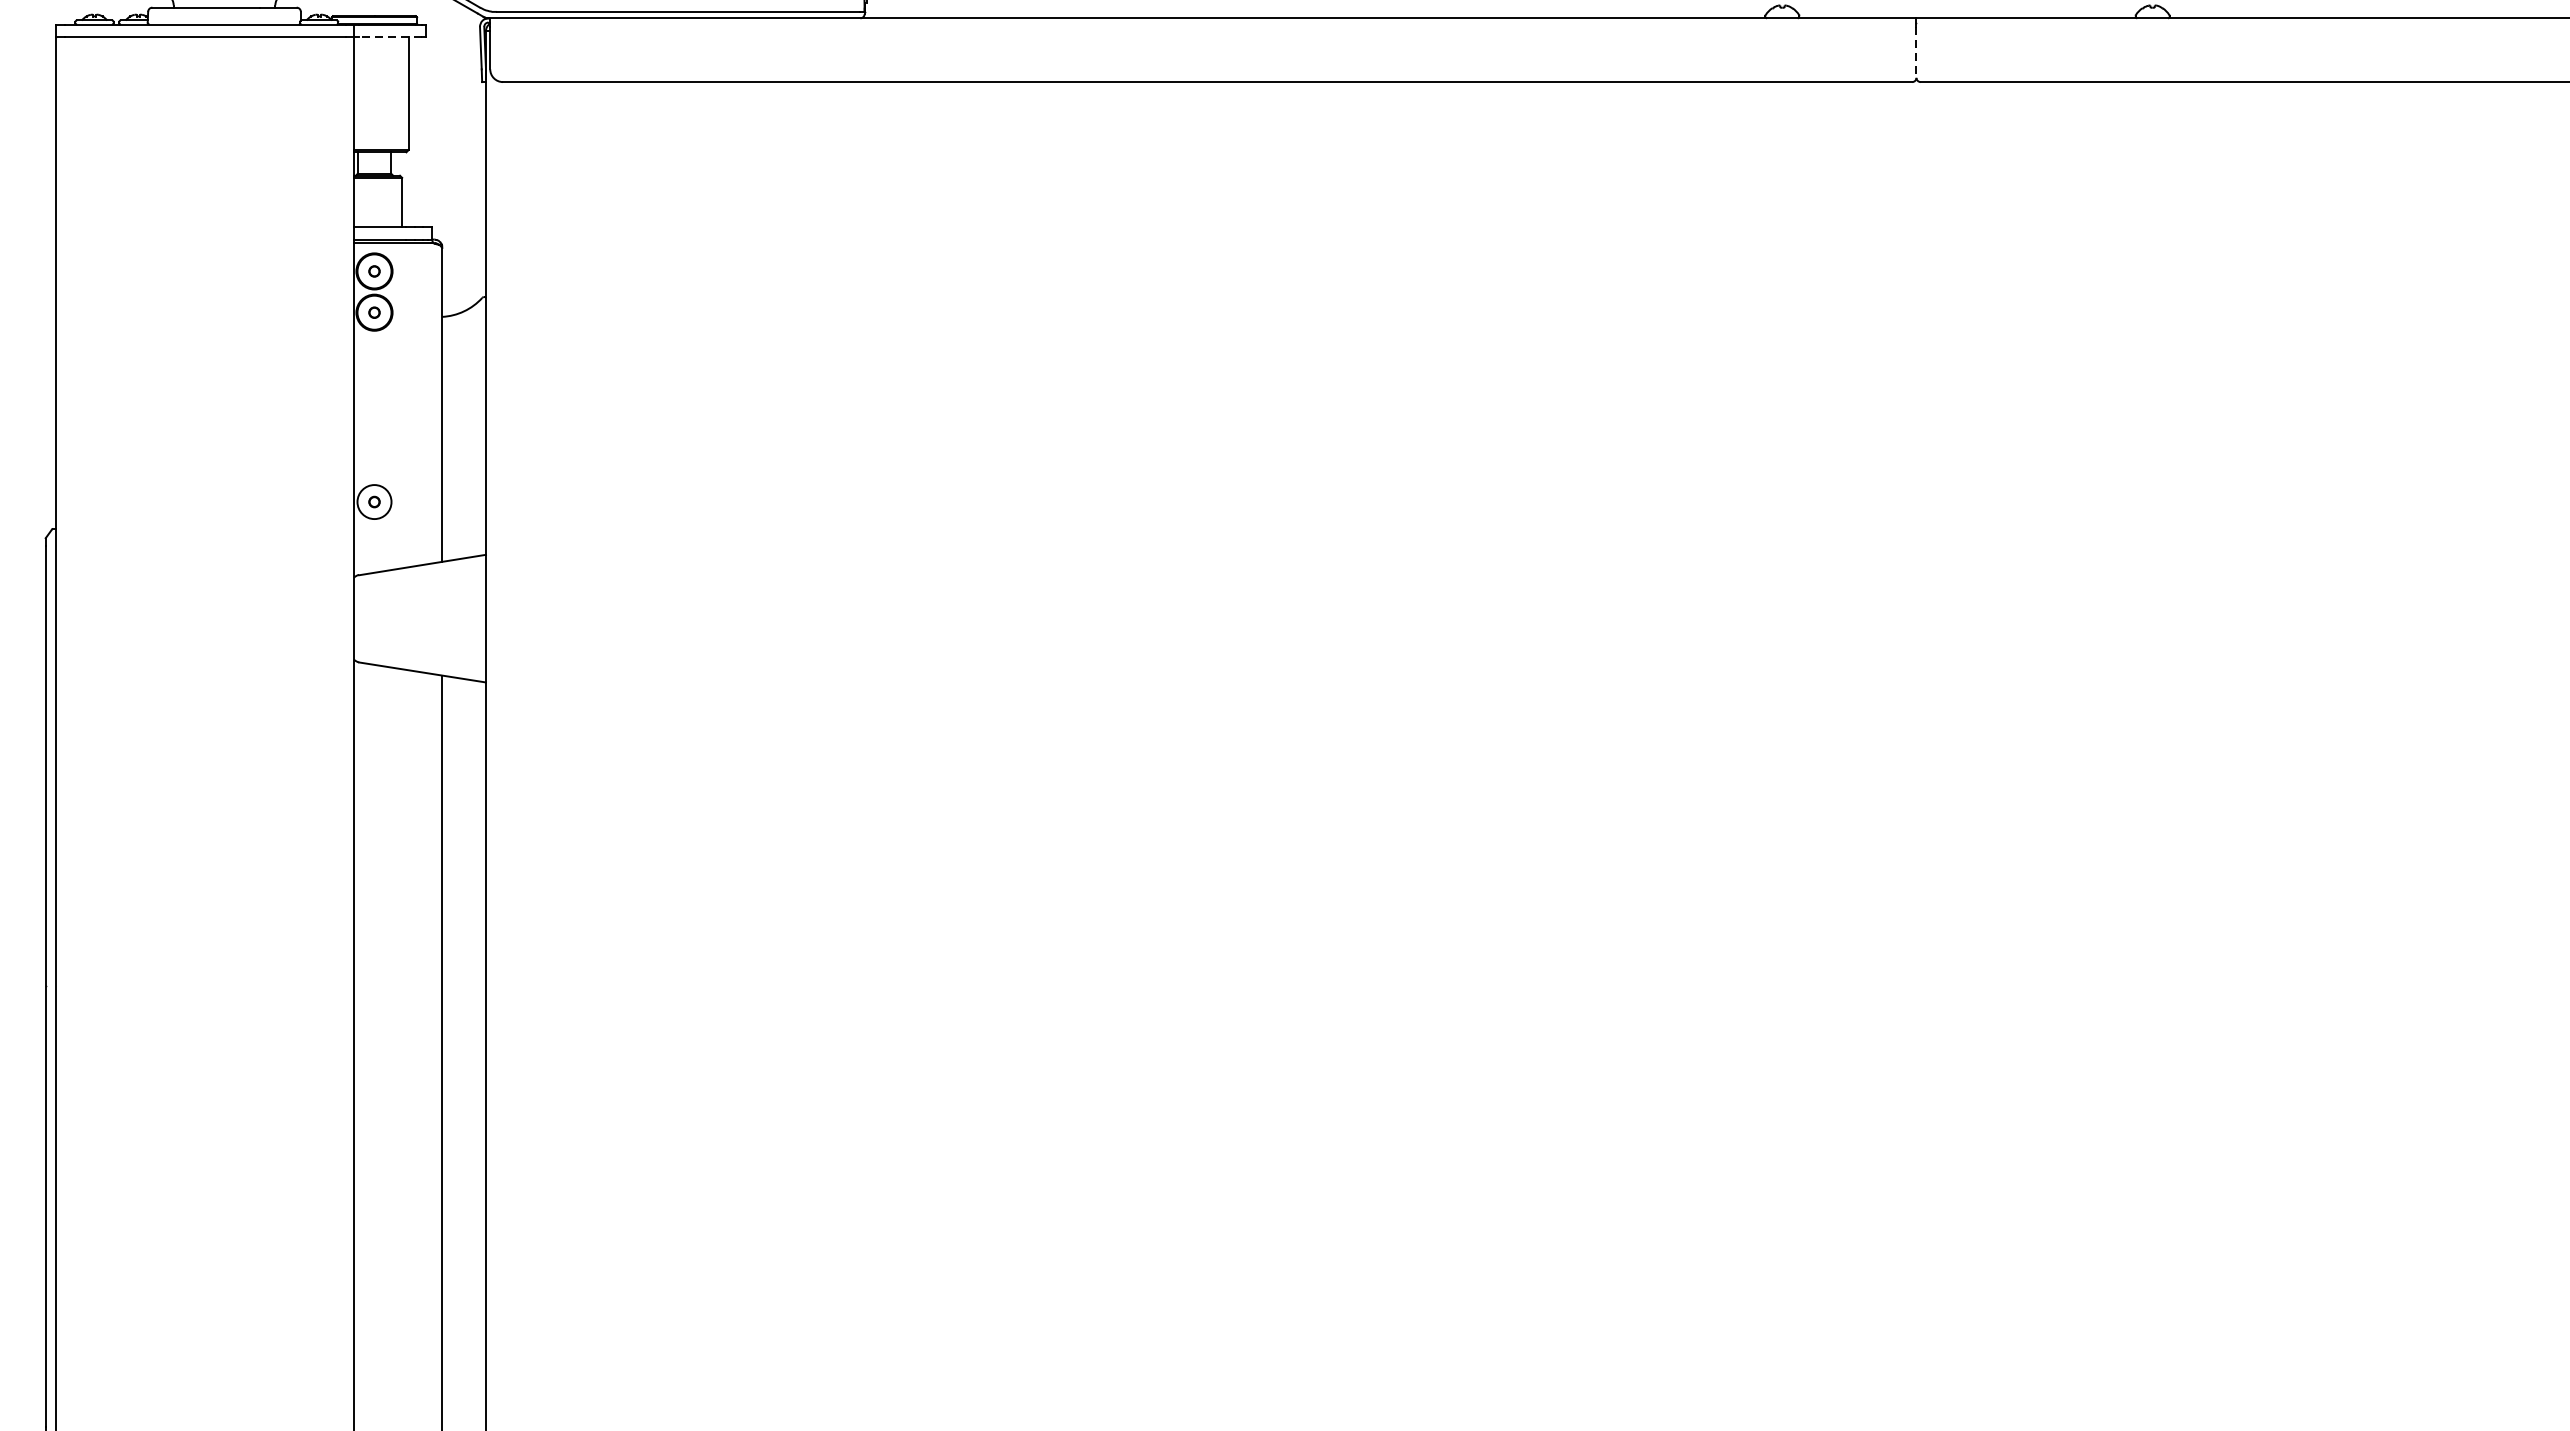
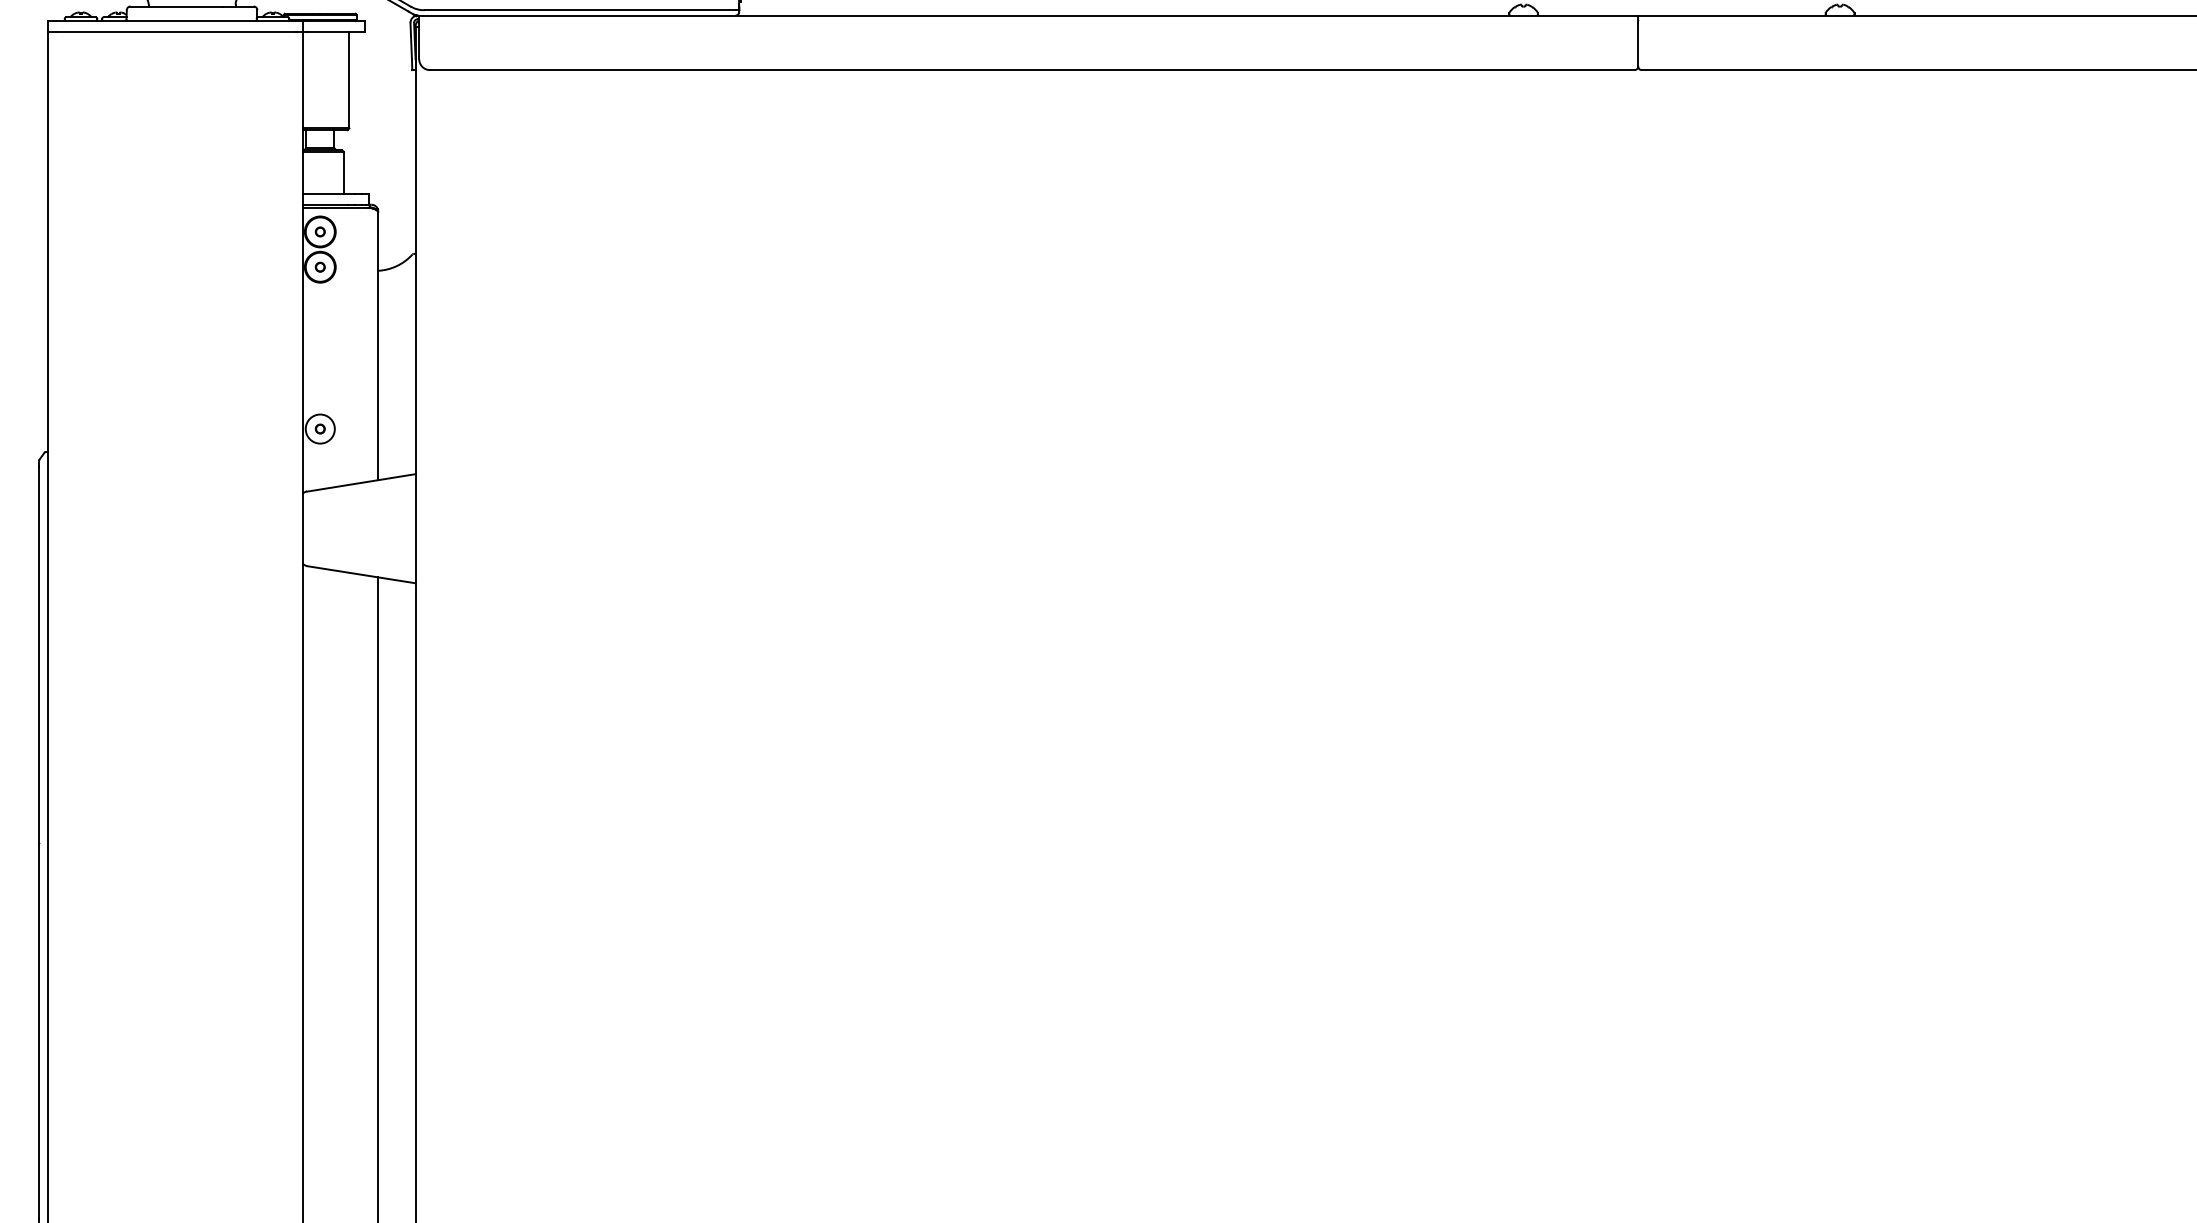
line: (389, 36) -> (333, 31), dashed -> solid
line: (1916, 52) -> (1638, 44), dashed -> solid

